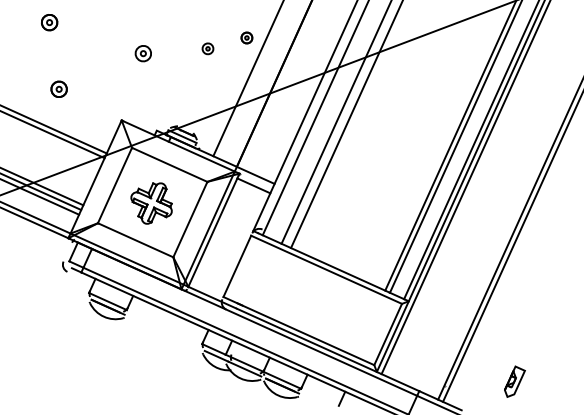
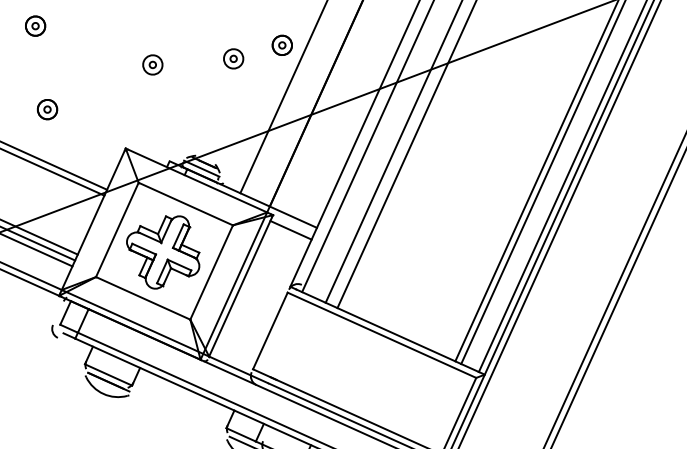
part: (246, 37) -> (281, 44), size x1.43
part: (207, 48) -> (233, 58), size x1.43
part: (151, 203) -> (163, 252), size x1.43

